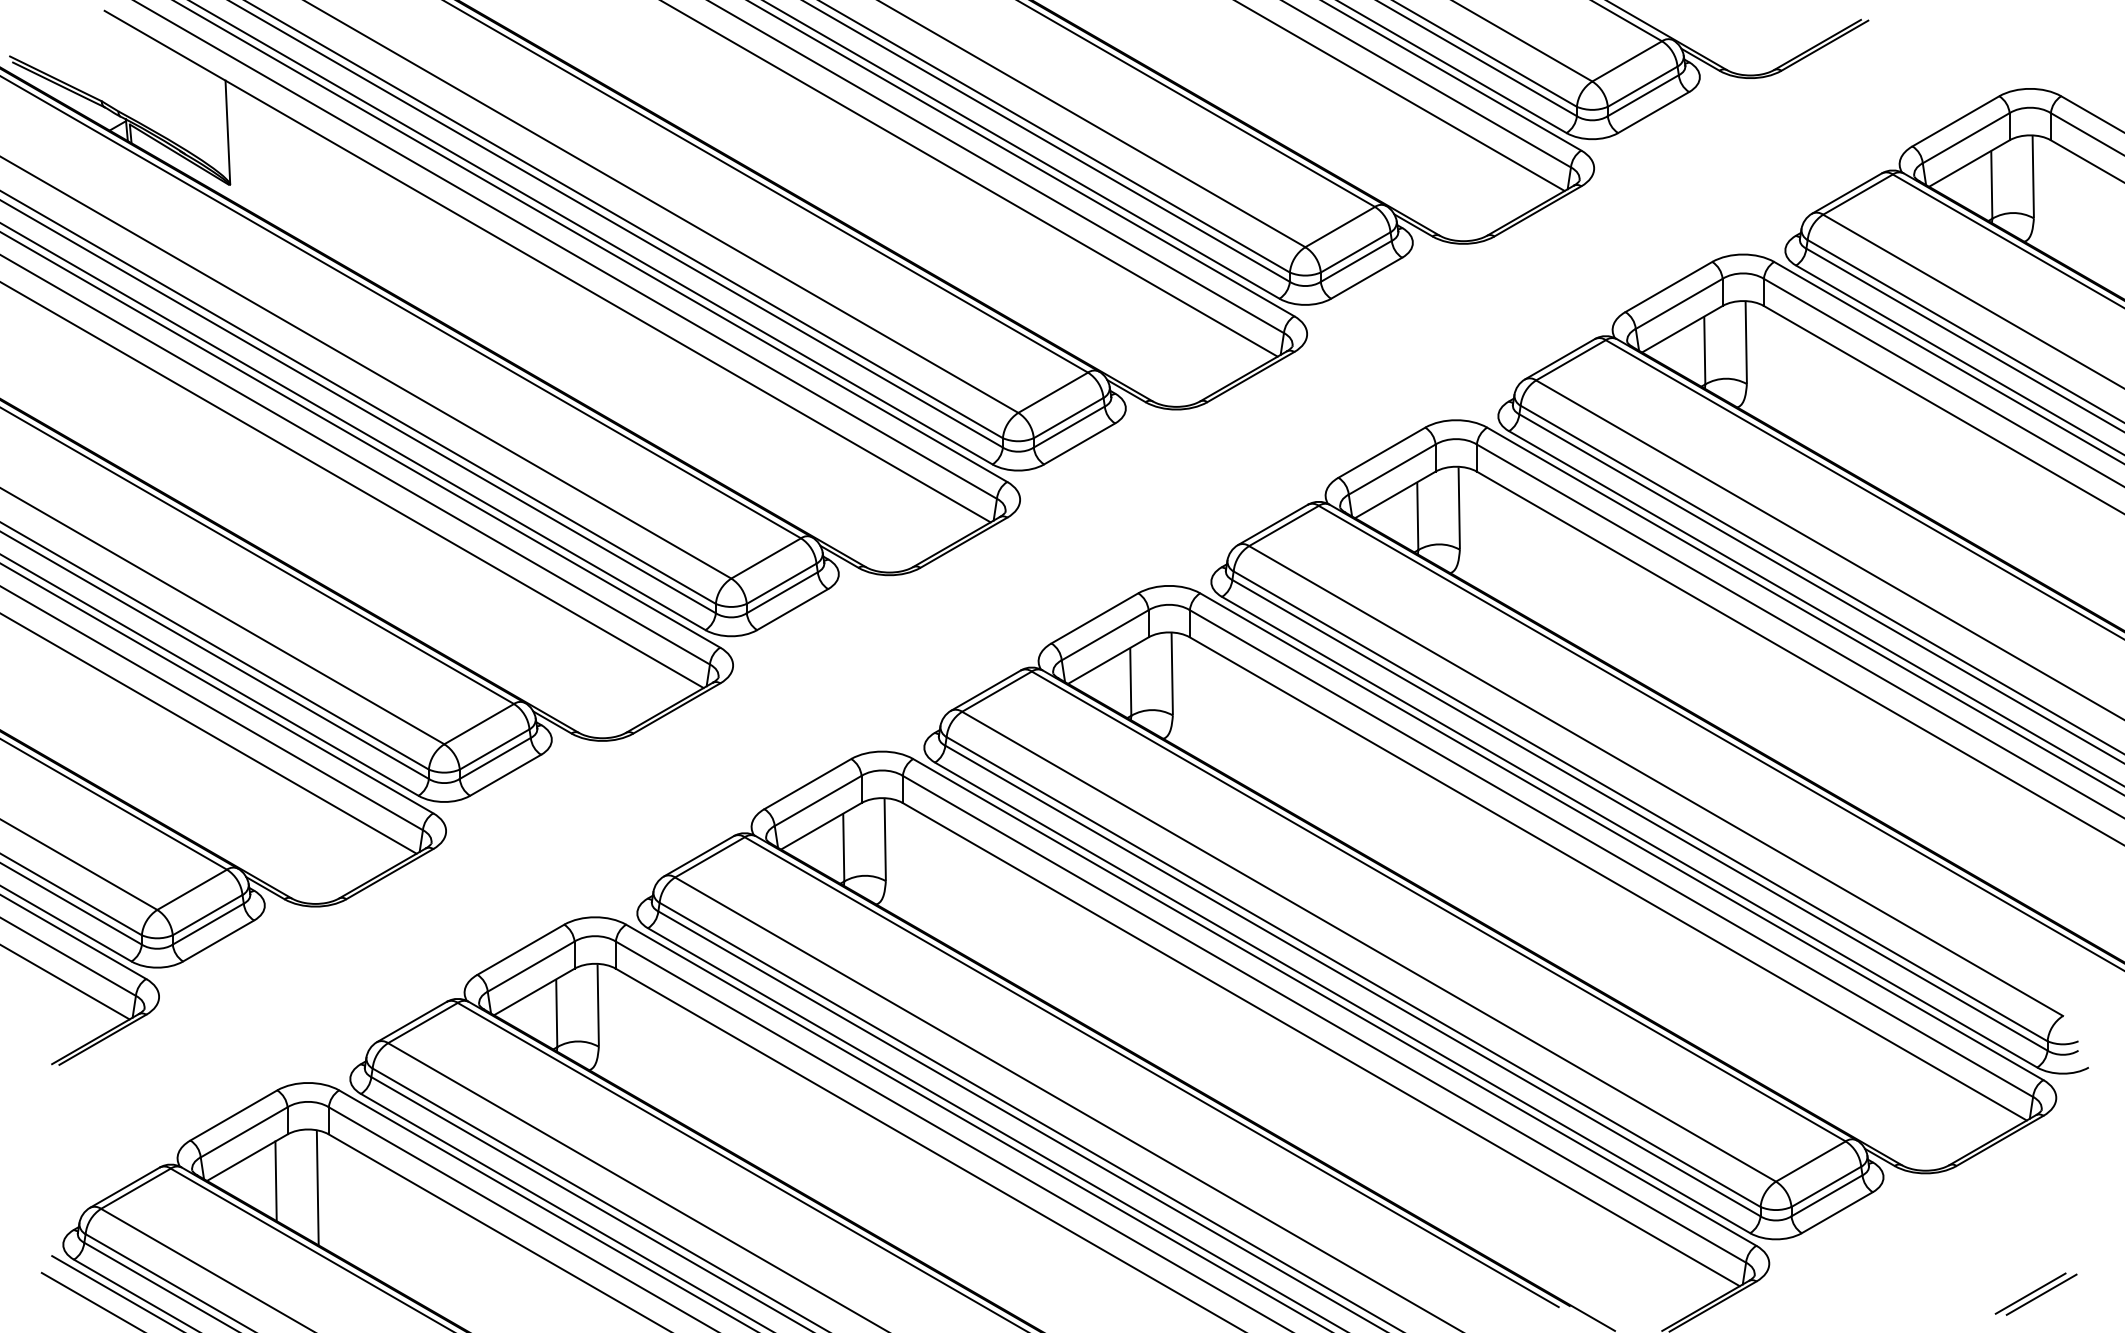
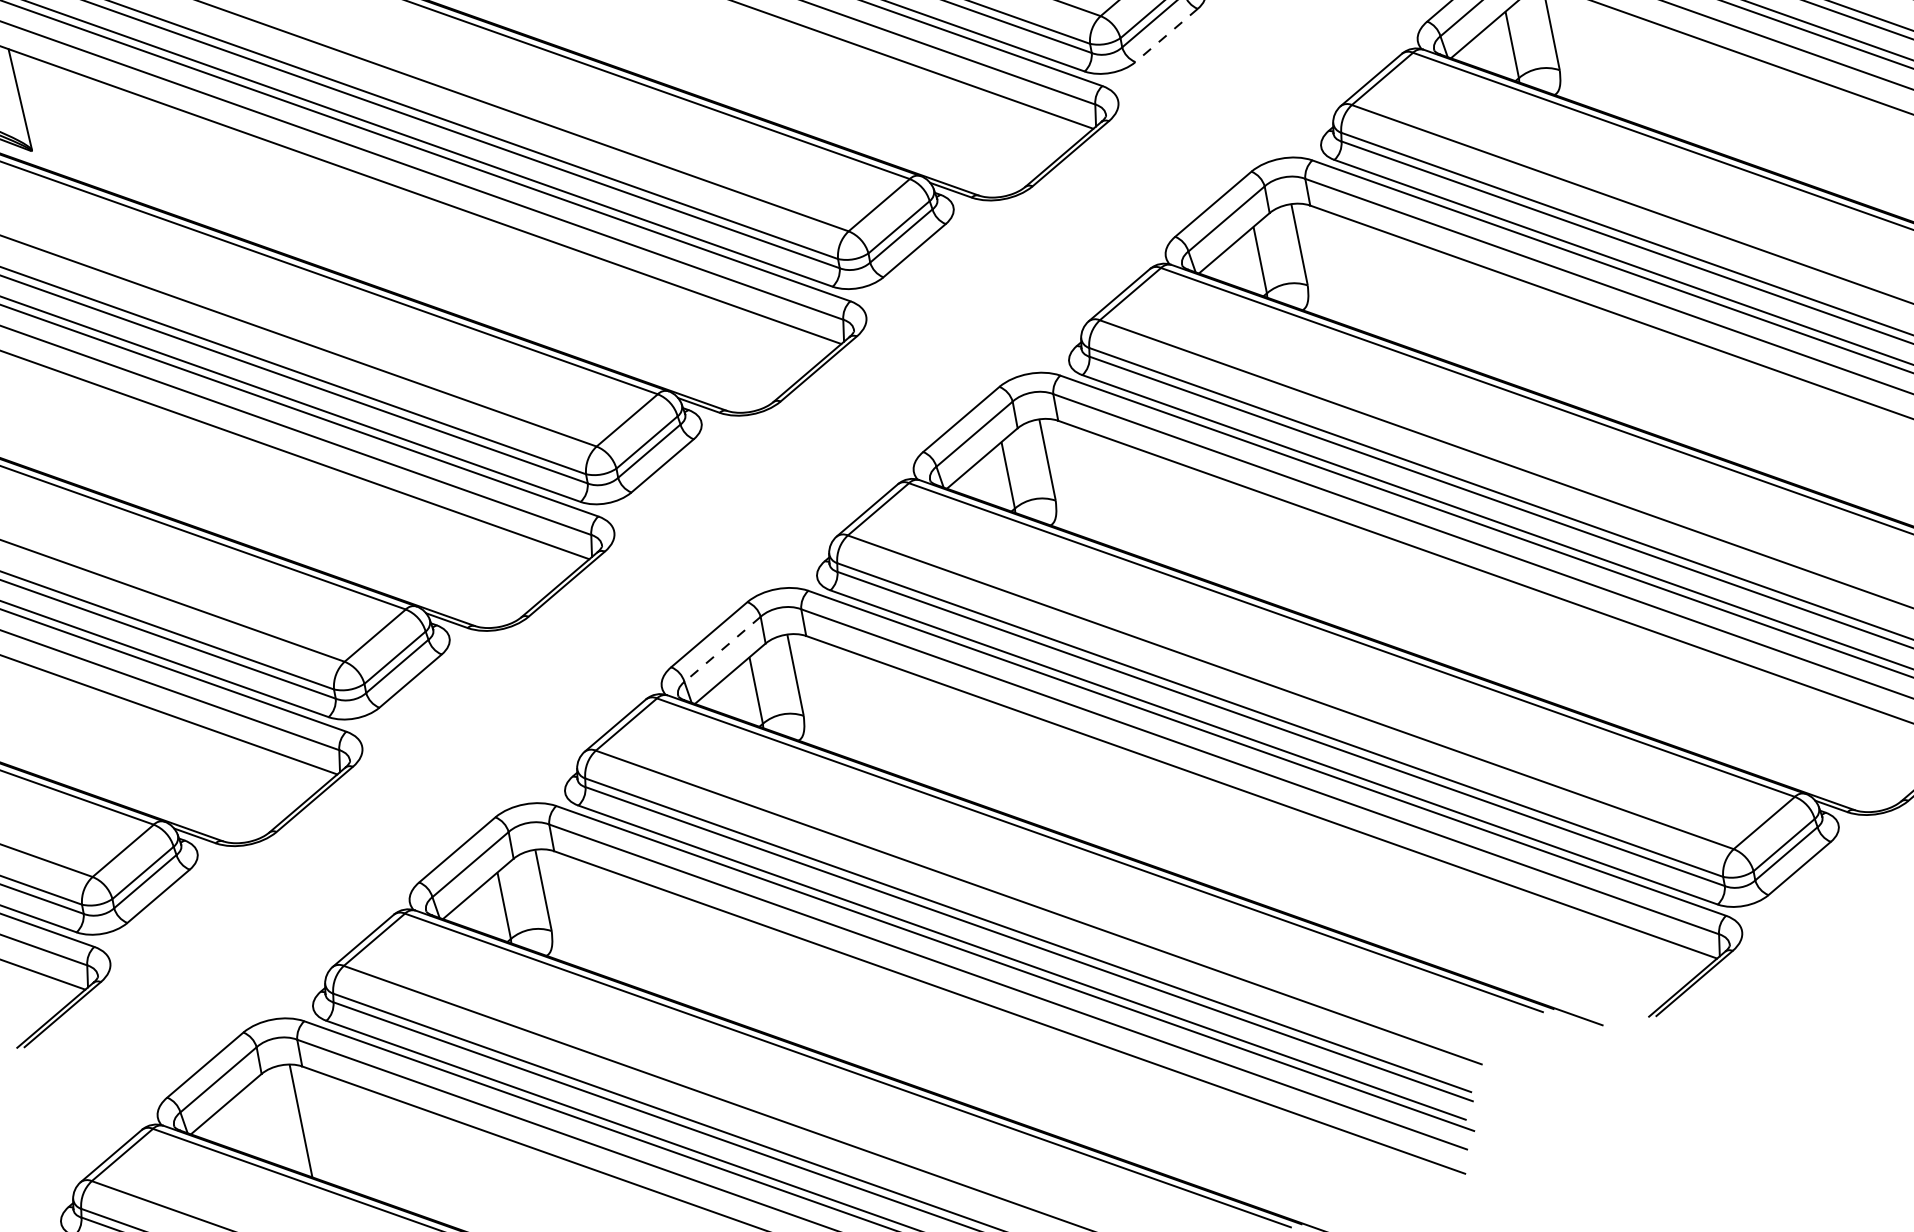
line: (1366, 278) -> (1166, 35), solid -> dashed
line: (817, 801) -> (721, 650), solid -> dashed
line: (275, 1181) -> (258, 1122), removed

